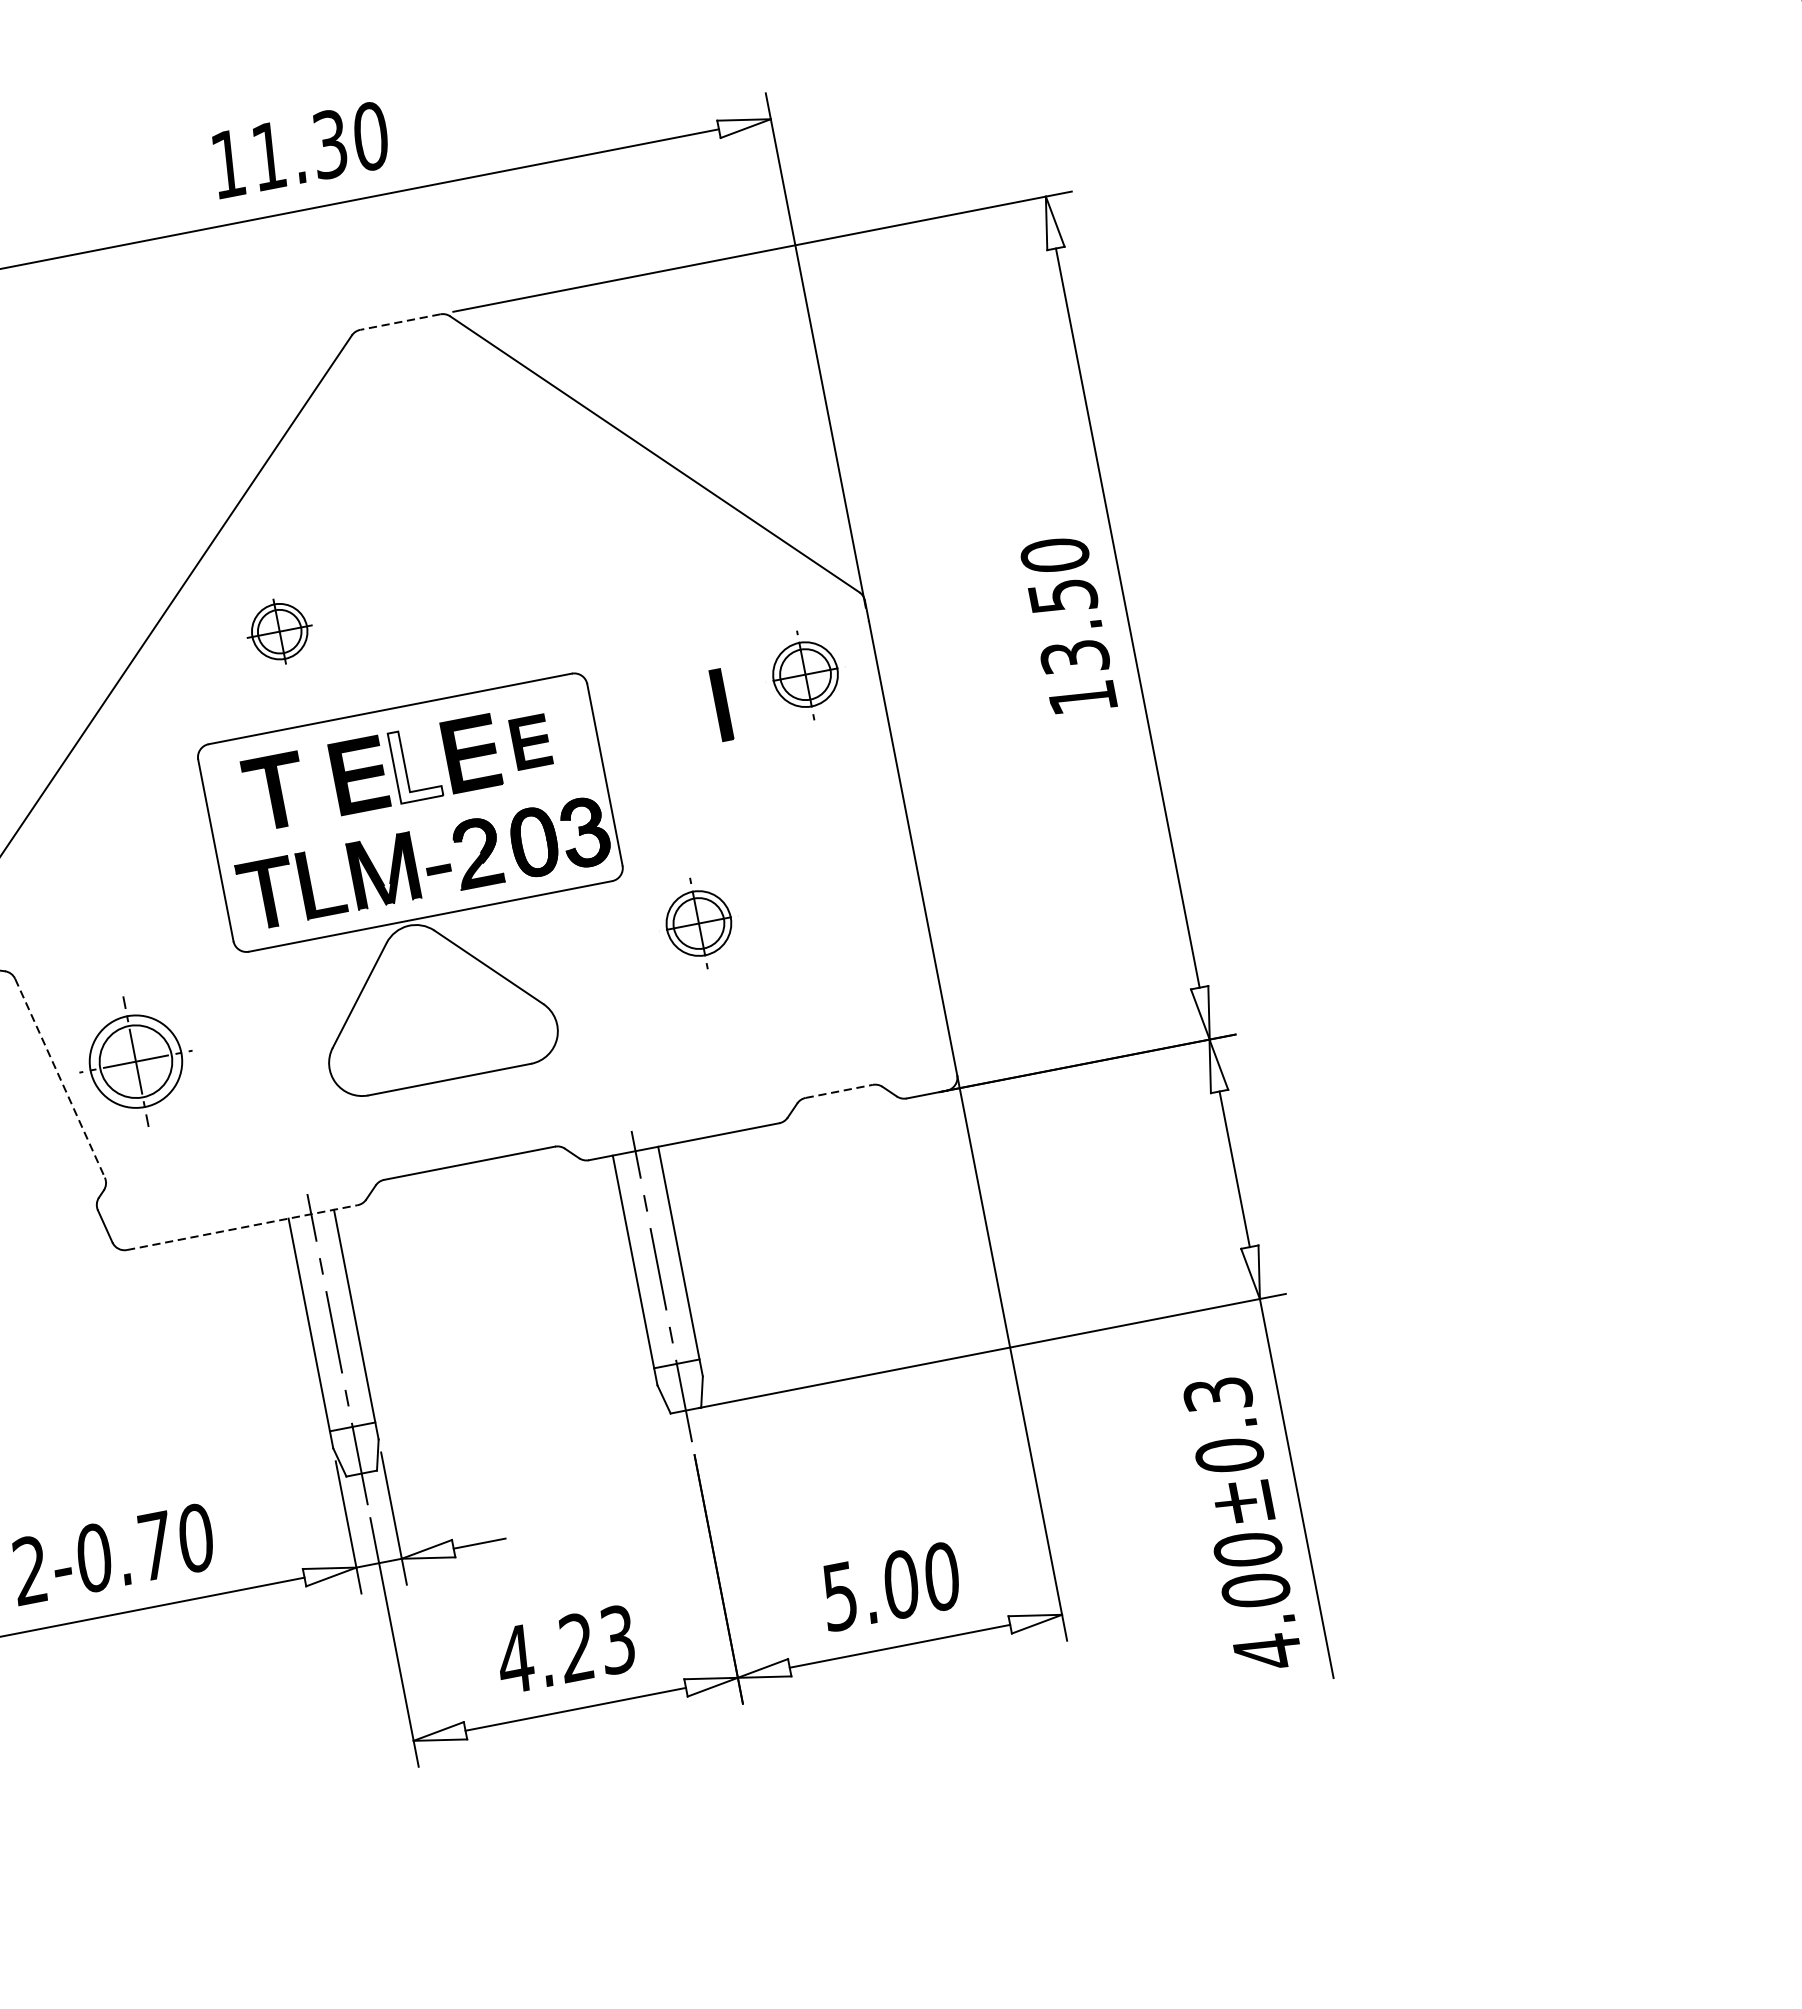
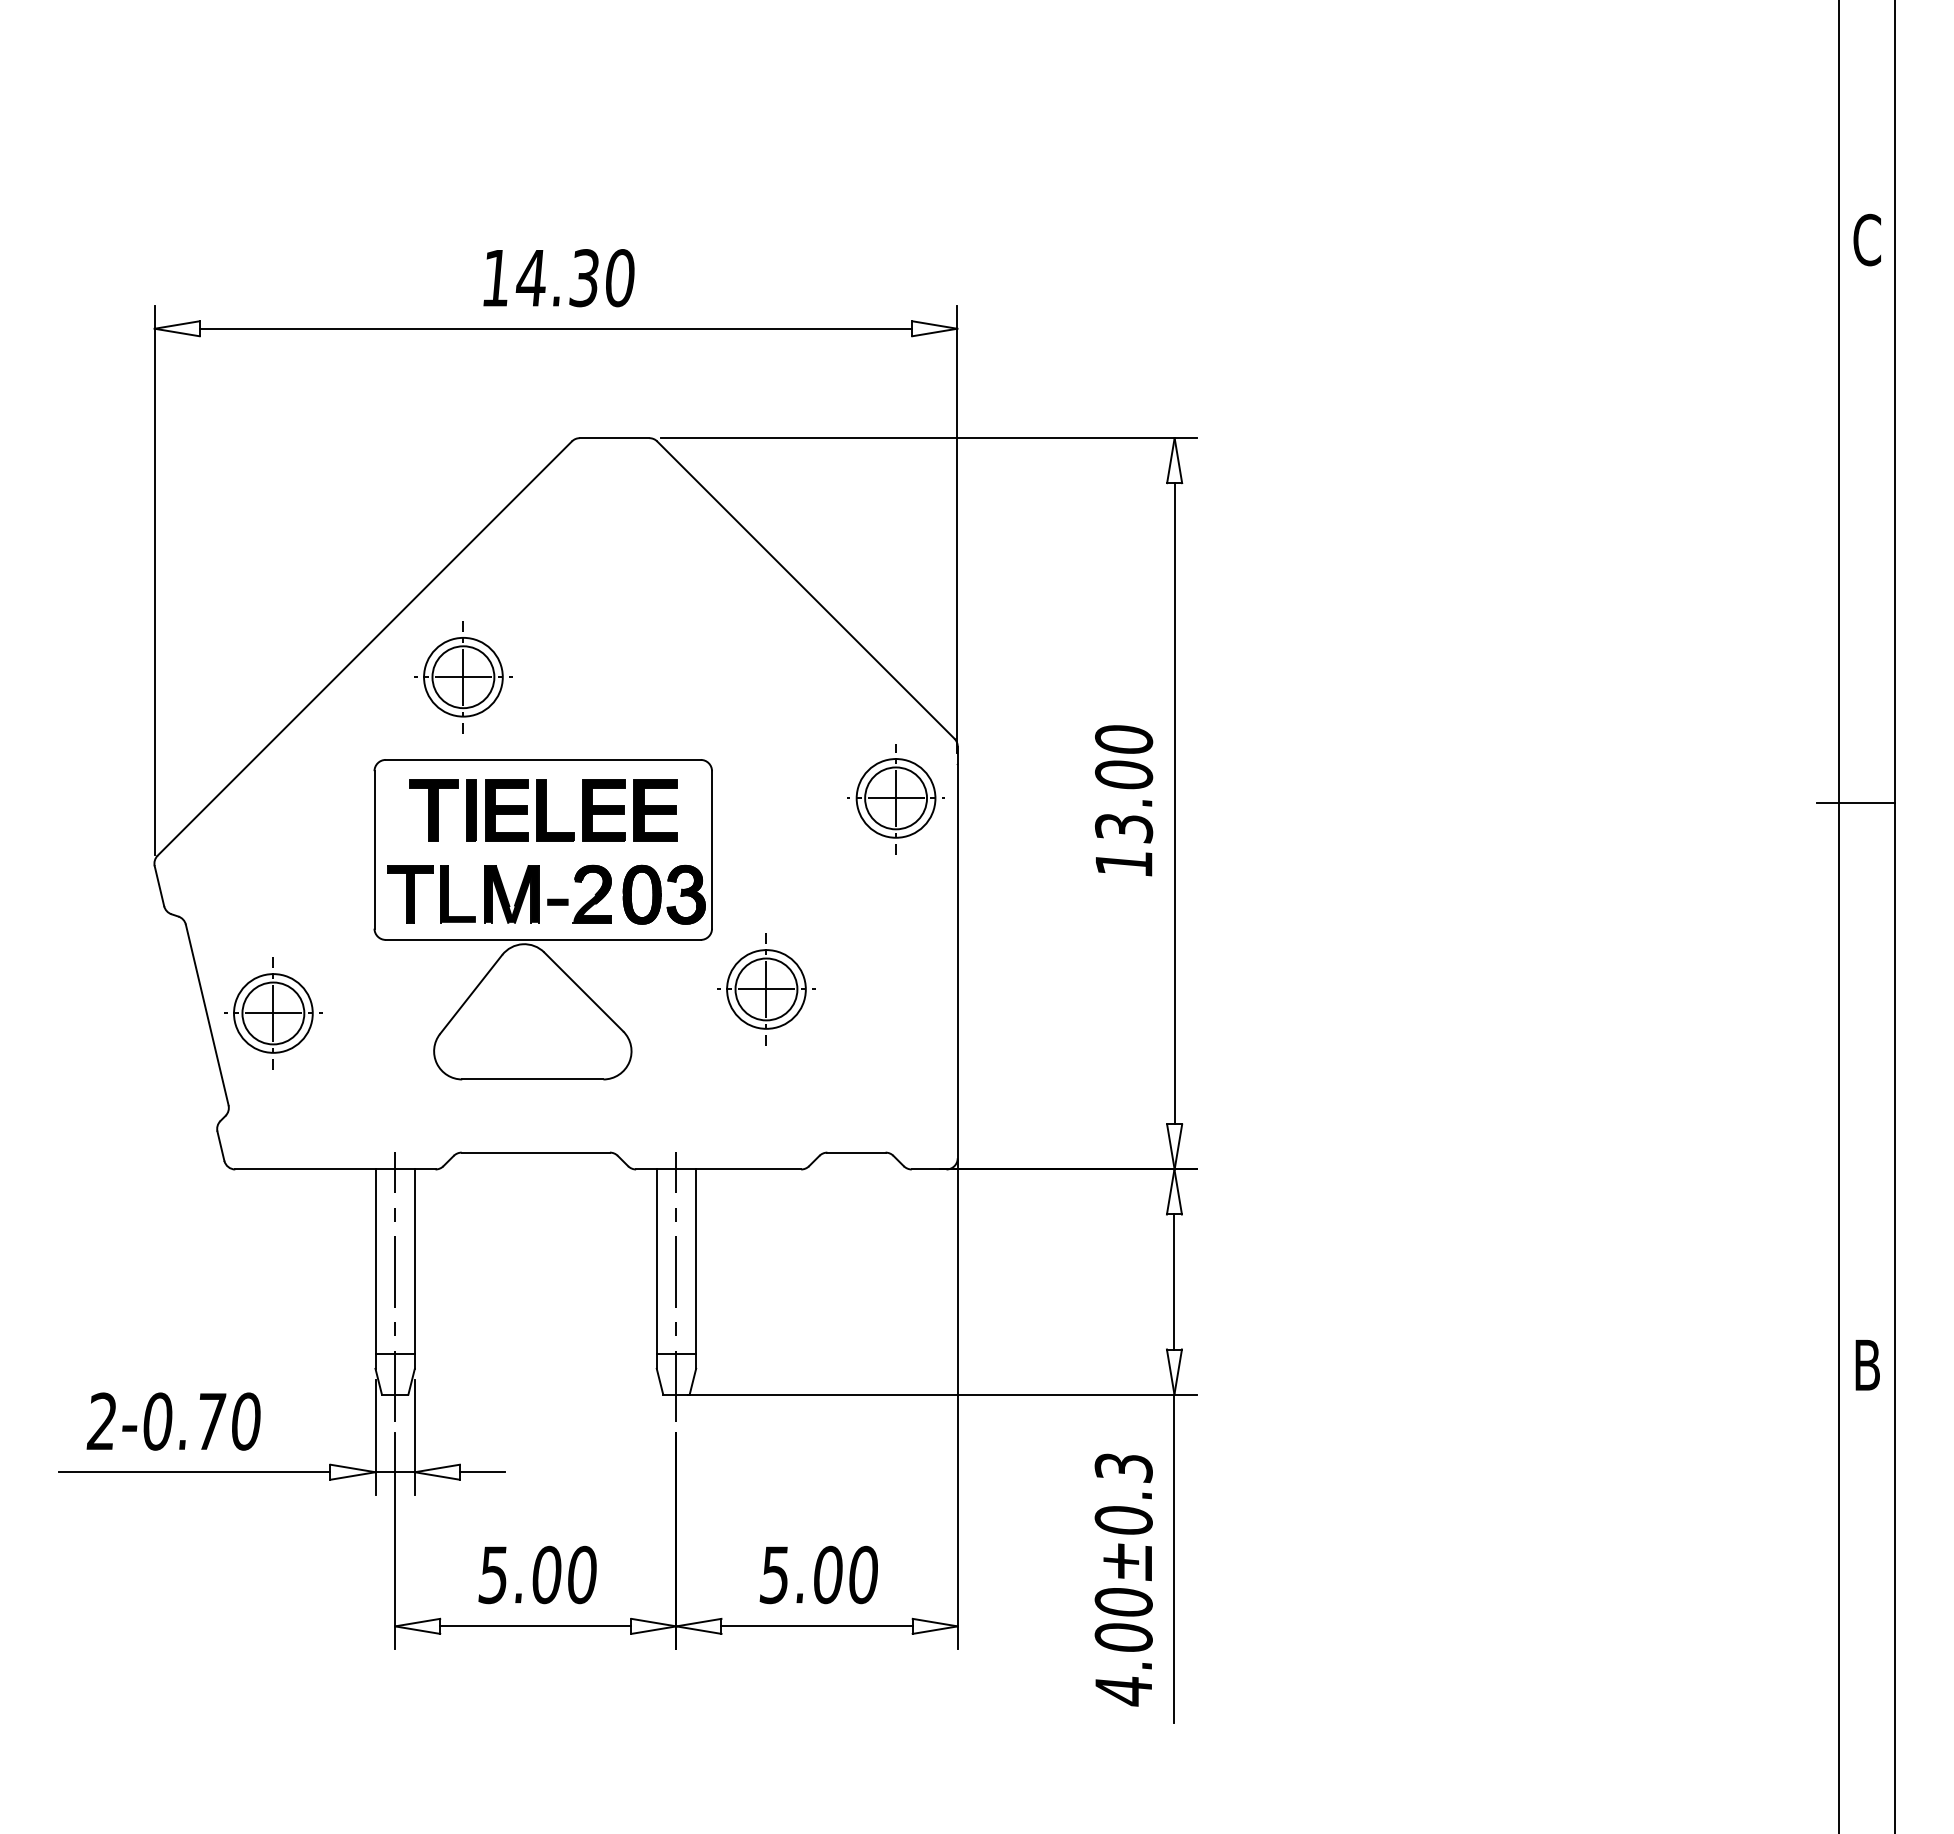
text: (267, 156) -> (530, 278), 11.30 -> 14.30
line: (400, 322) -> (614, 438), dashed -> solid
text: (1063, 596) -> (1124, 775), 13.50 -> 13.00
part: (279, 631) -> (463, 677), size x1.67
part: (805, 675) -> (895, 799), size x1.43
part: (721, 705) -> (471, 810), moved
part: (530, 742) -> (655, 810), size x1.43
fill: (415, 764) -> (555, 810), added
part: (698, 923) -> (766, 989), size x1.43
line: (60, 1078) -> (207, 1015), dashed -> solid
line: (839, 1091) -> (856, 1152), dashed -> solid
line: (242, 1227) -> (335, 1169), dashed -> solid
text: (566, 1649) -> (537, 1574), 4.23 -> 5.00

